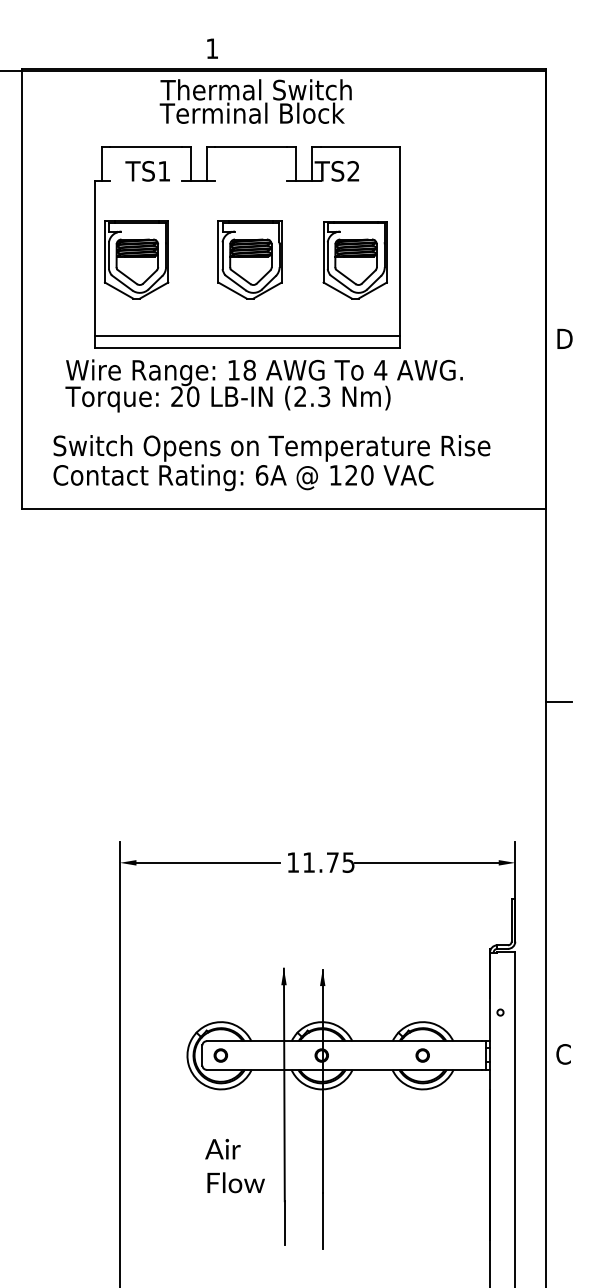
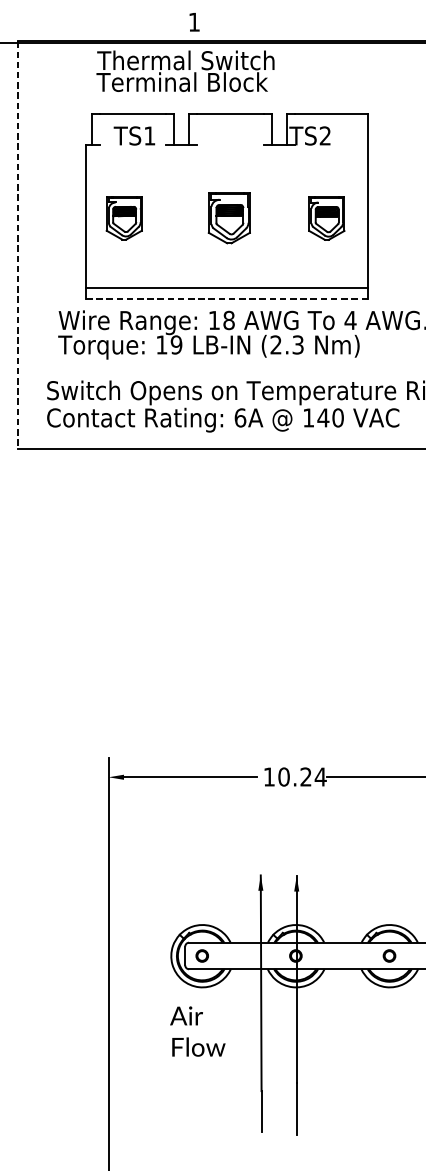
text: (255, 101) -> (185, 71), moved
part: (136, 259) -> (124, 217), size x0.6
part: (249, 259) -> (228, 217), size x0.7
part: (354, 260) -> (326, 218), size x0.6
line: (22, 289) -> (18, 245), solid -> dashed
line: (246, 347) -> (226, 299), solid -> dashed
text: (185, 396) -> (169, 344), 20 -> 19
text: (350, 475) -> (322, 418), 120 -> 140
text: (328, 862) -> (302, 776), 11.75 -> 10.24
text: (234, 1166) -> (197, 1031), moved

